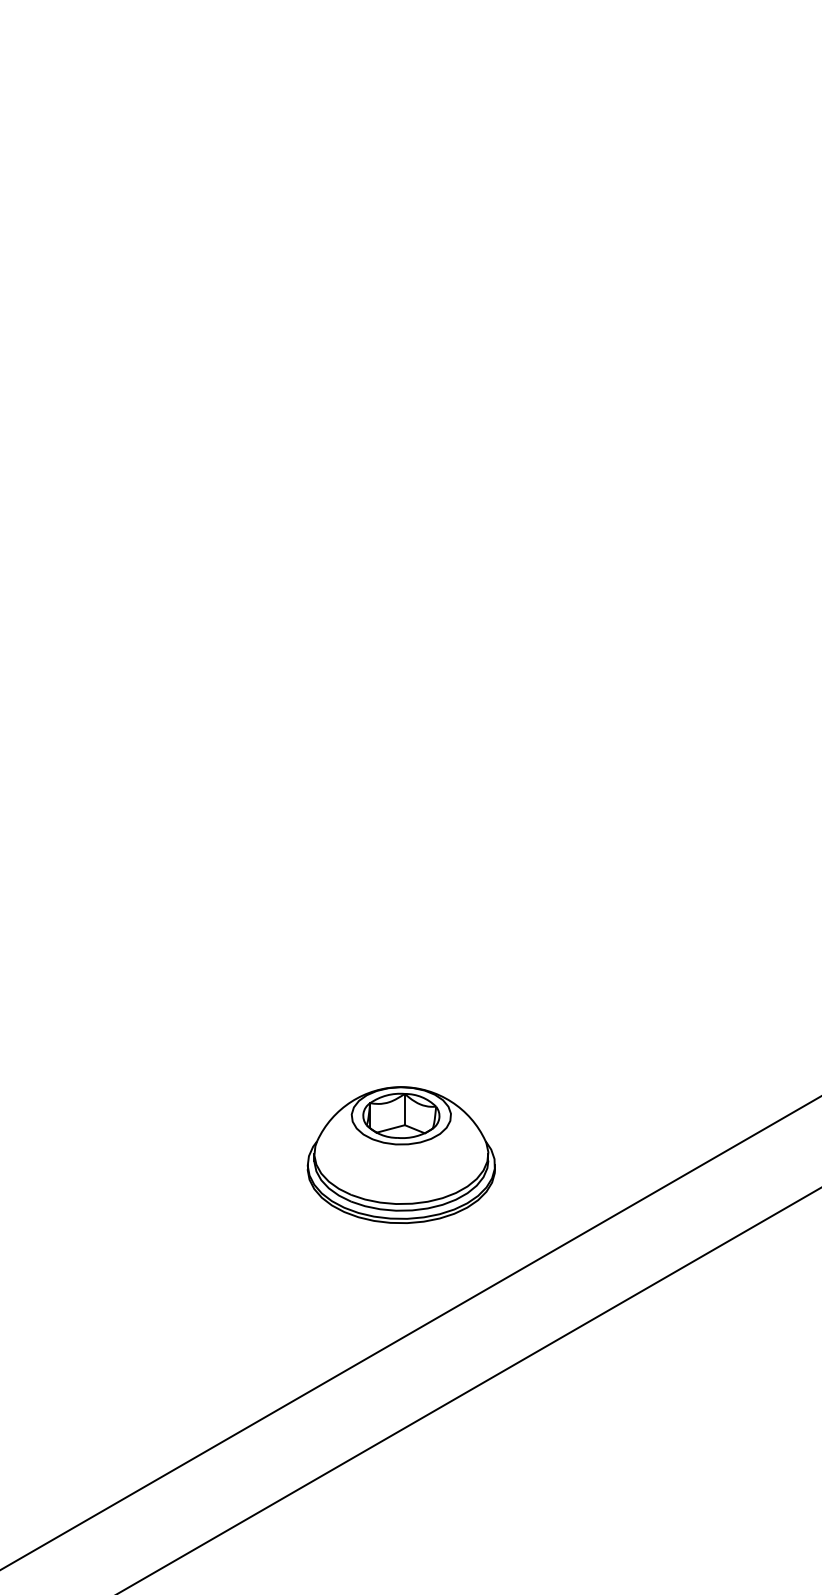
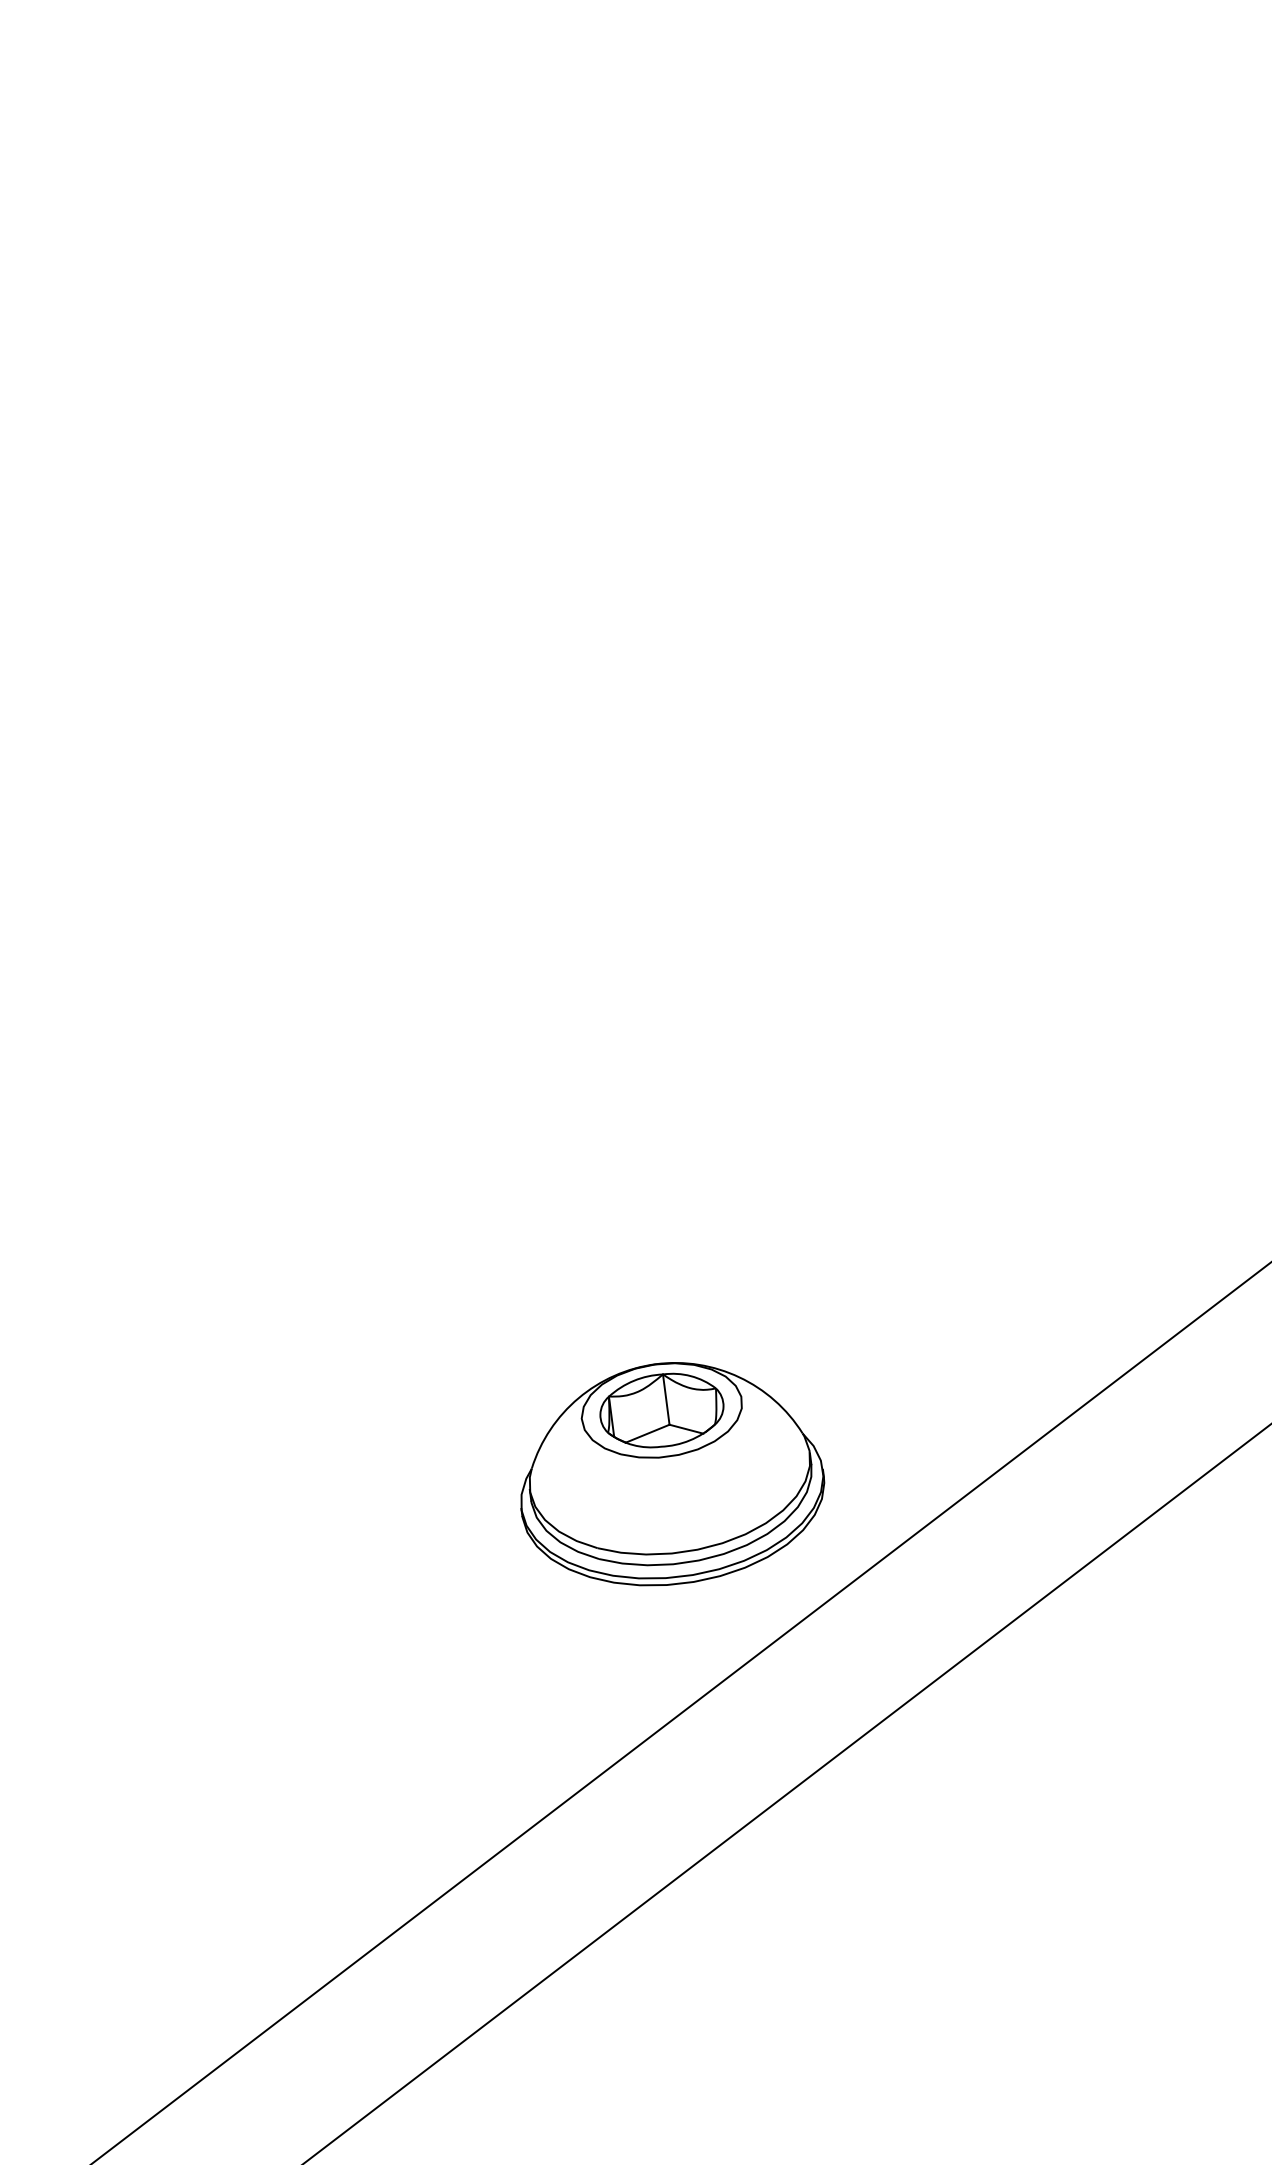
part: (400, 1154) -> (668, 1472), moved

